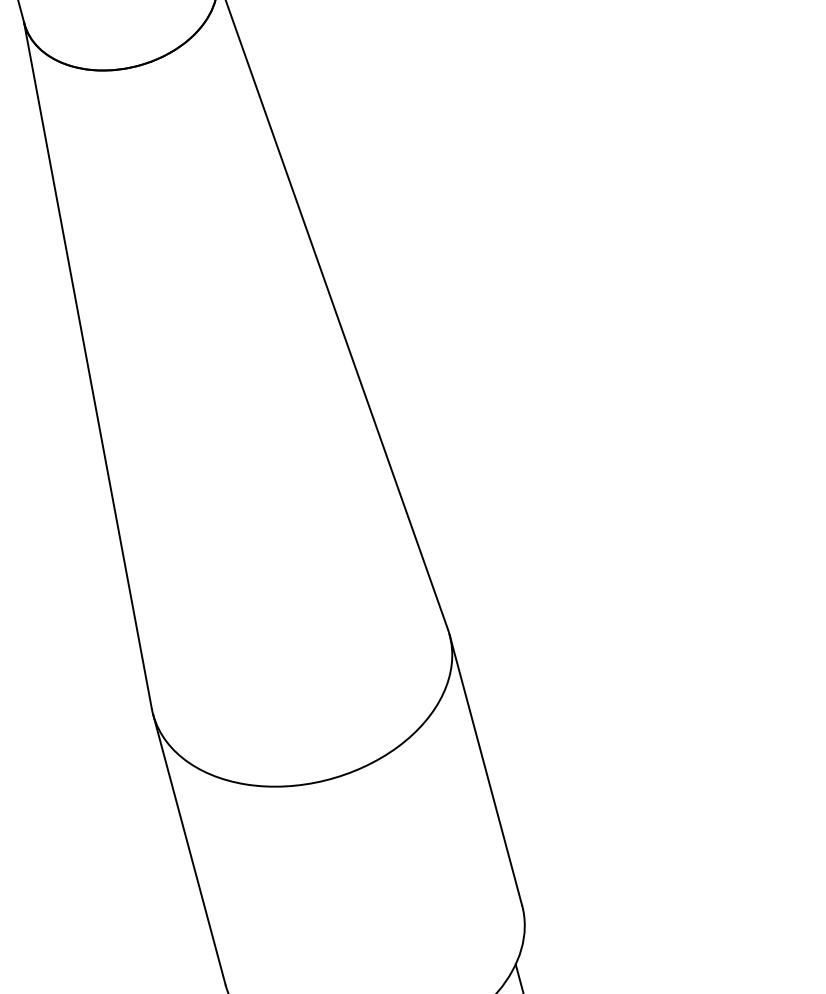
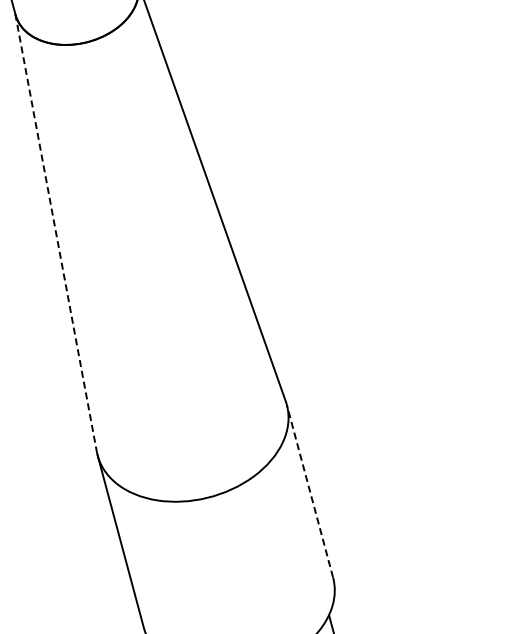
line: (88, 364) -> (56, 232), solid -> dashed
line: (485, 768) -> (309, 490), solid -> dashed

